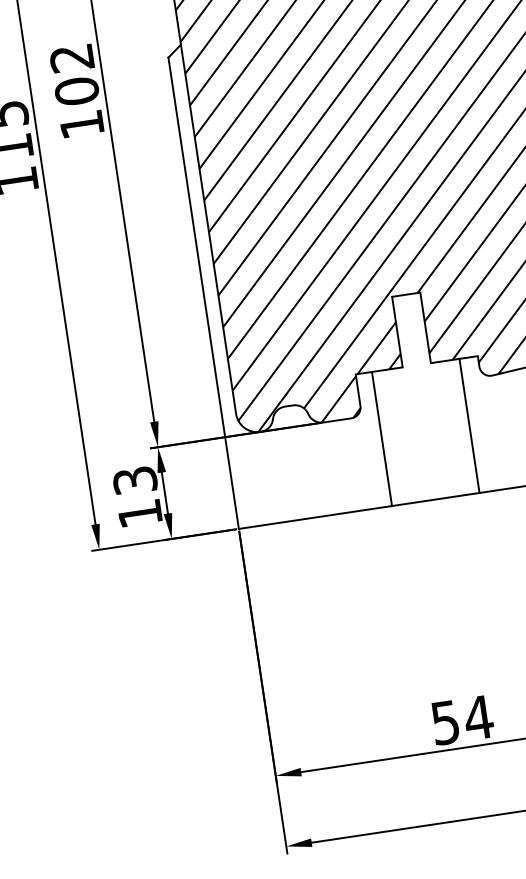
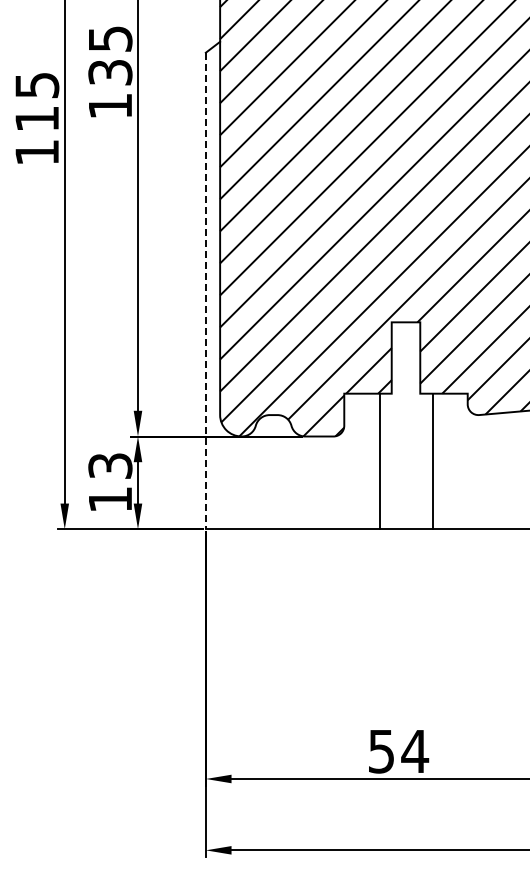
text: (74, 74) -> (110, 55), 102 -> 135
line: (203, 293) -> (205, 291), solid -> dashed
line: (469, 425) -> (433, 461), moved
line: (381, 439) -> (379, 461), moved

